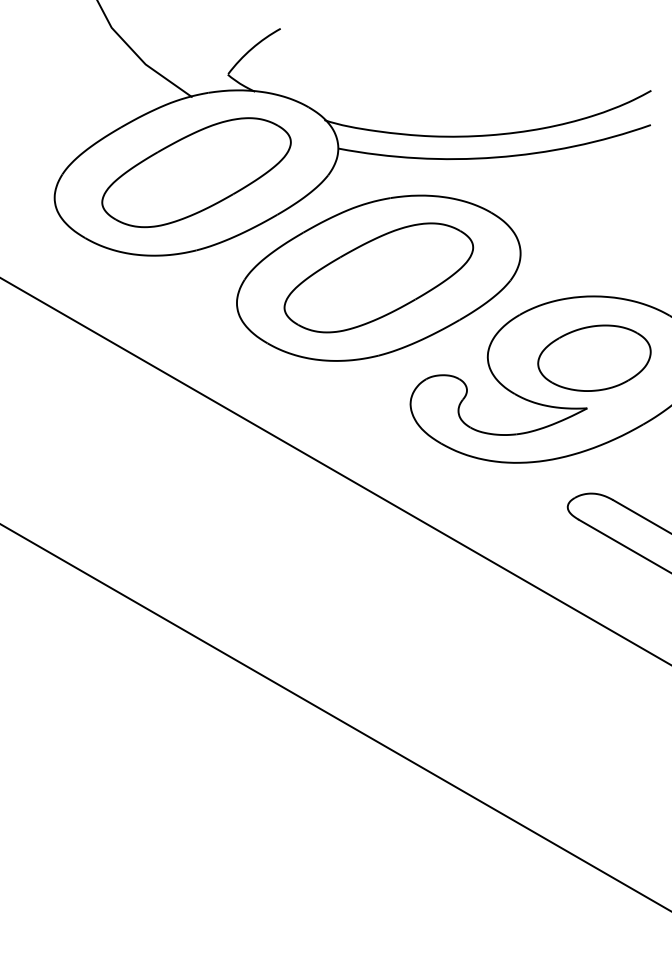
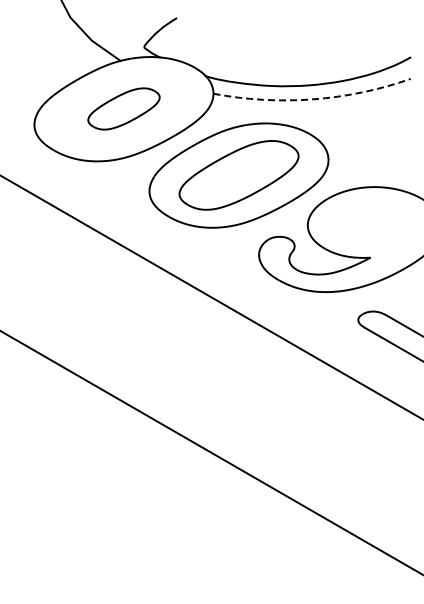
arc: (496, 157) -> (313, 99), solid -> dashed
part: (195, 171) -> (123, 108), size x0.6
part: (593, 357) -> (374, 225), removed

